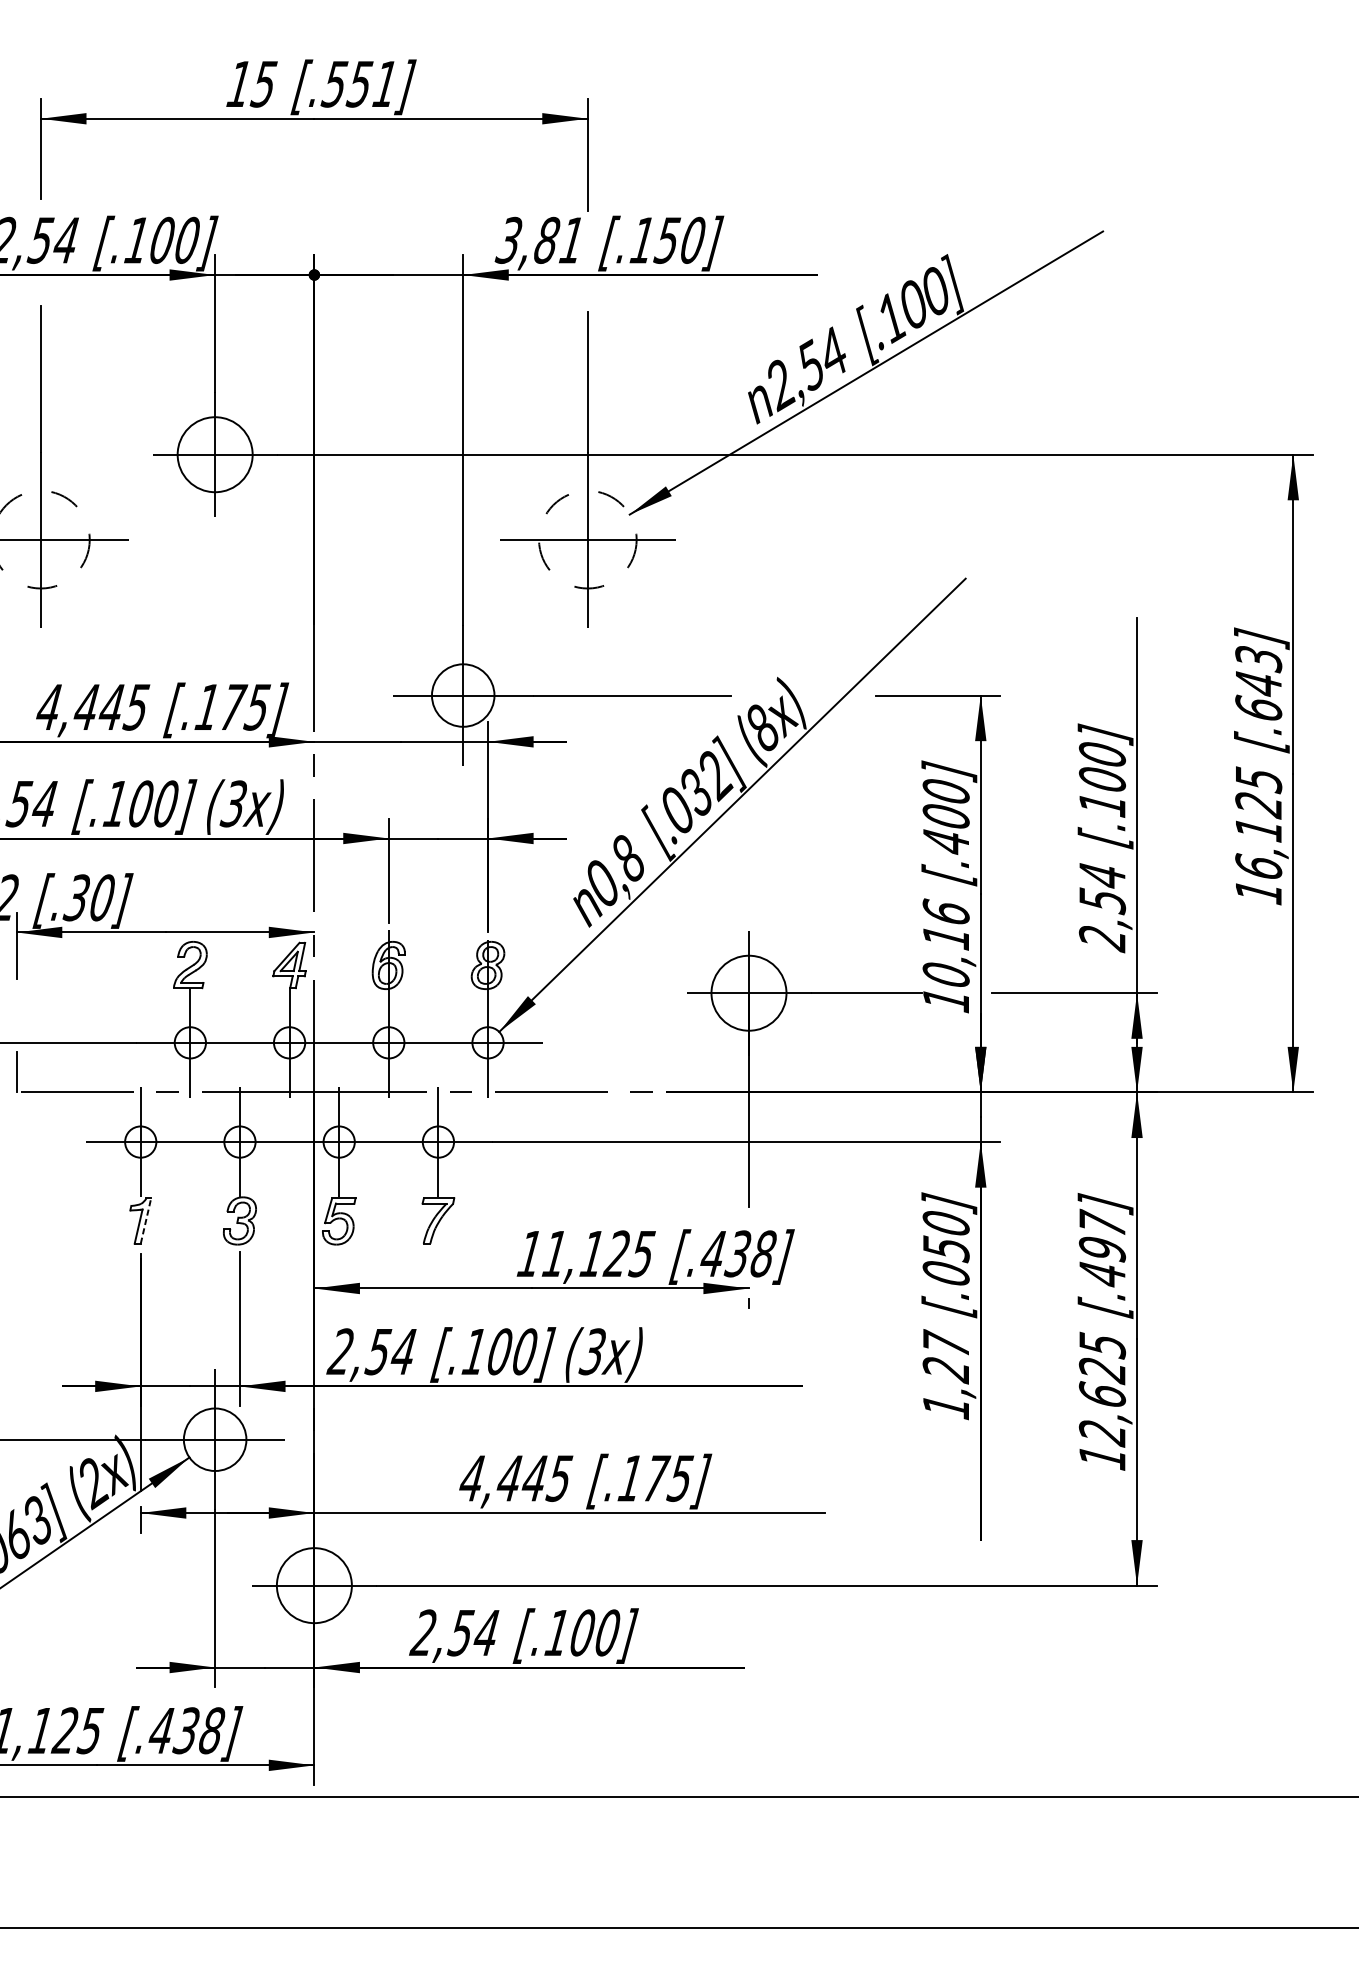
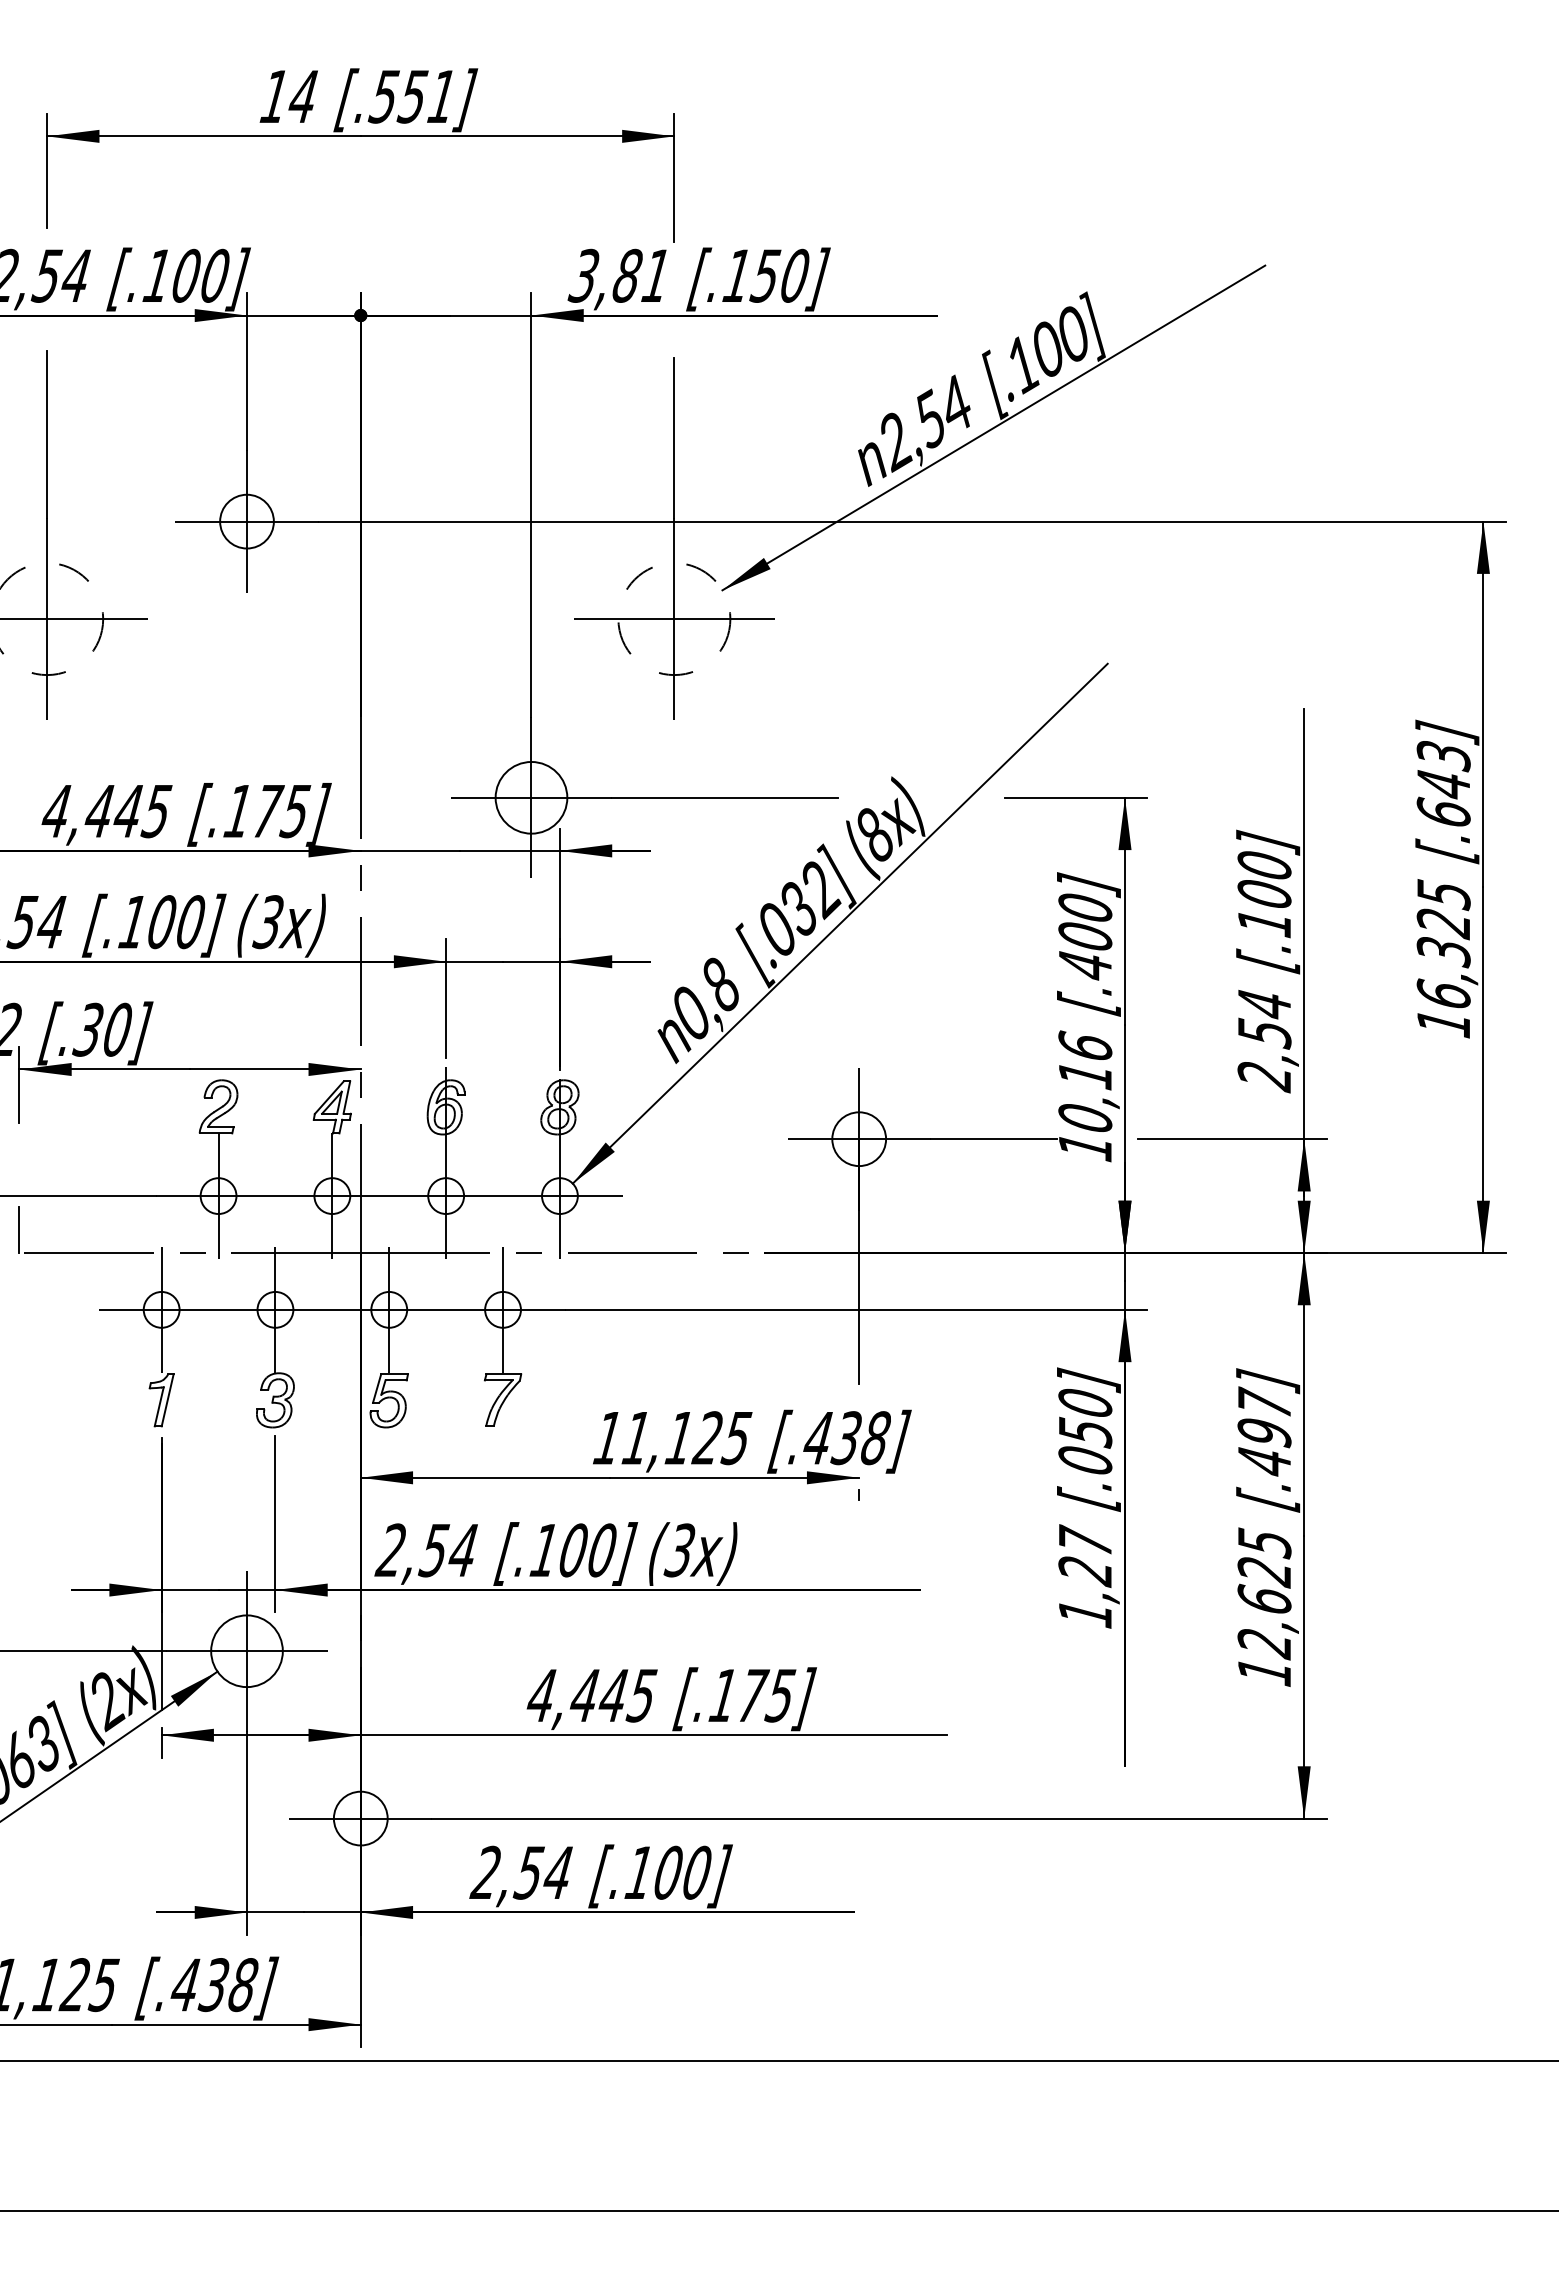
text: (263, 84) -> (302, 96), 15 -> 14
circle: (214, 454) -> (246, 521), size x0.62
text: (1258, 830) -> (1443, 952), 16,125 -> 16,325
circle: (749, 993) -> (859, 1139), size x0.62
line: (145, 1221) -> (167, 1400), dashed -> solid
circle: (314, 1585) -> (360, 1818), size x0.62

